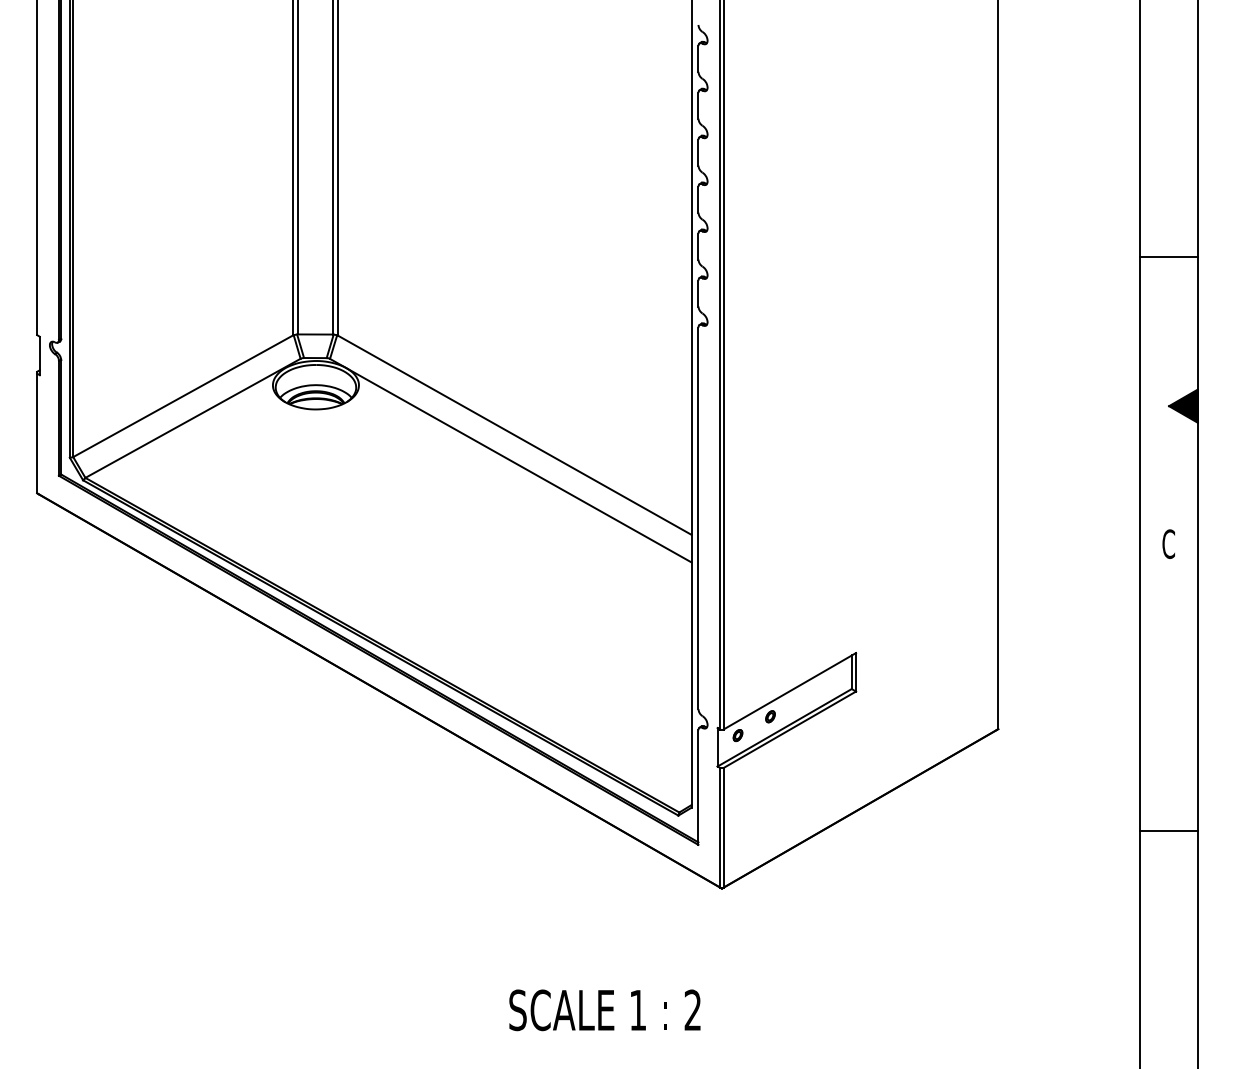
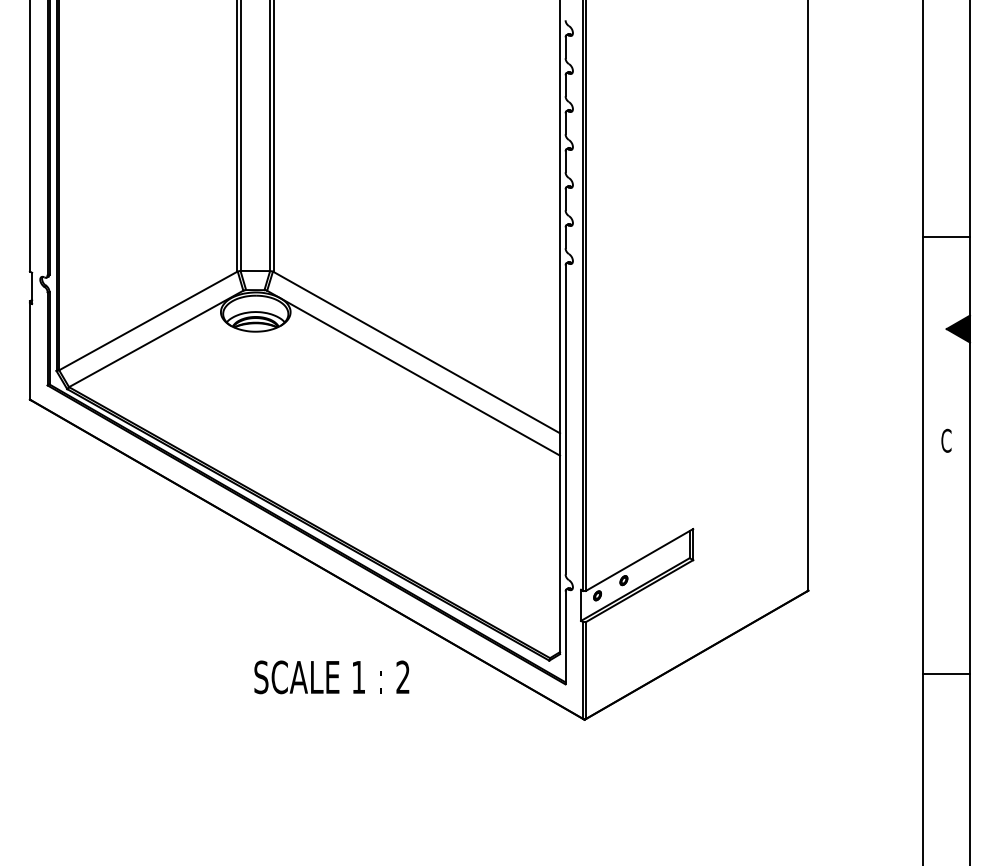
line: (1168, 257) -> (946, 237), moved
text: (604, 1010) -> (331, 677), moved

